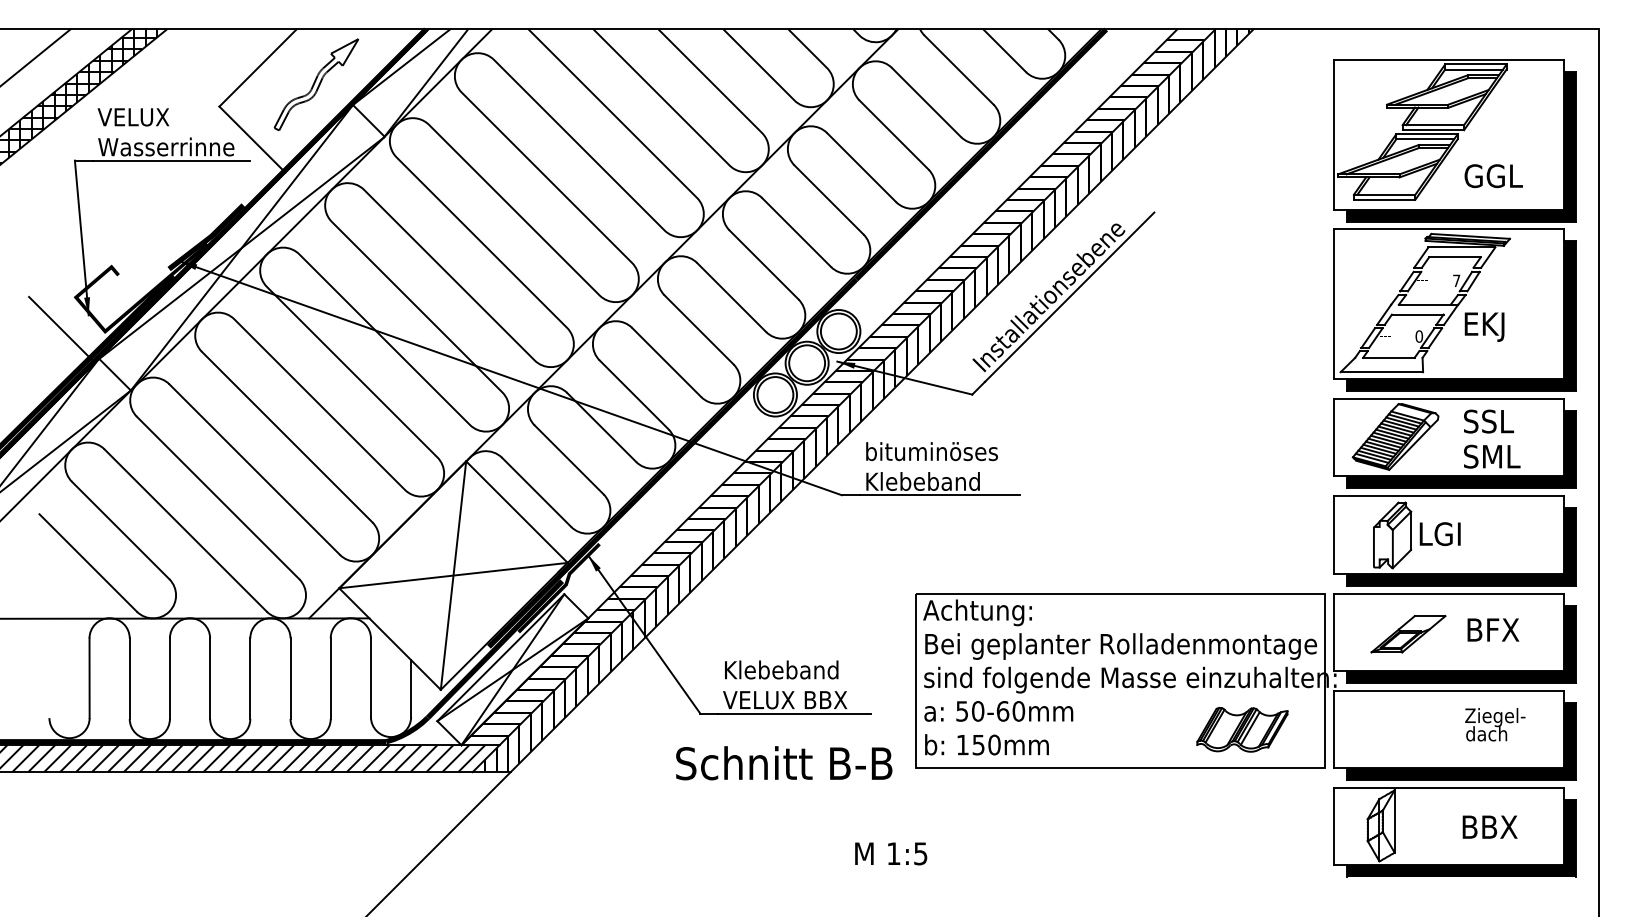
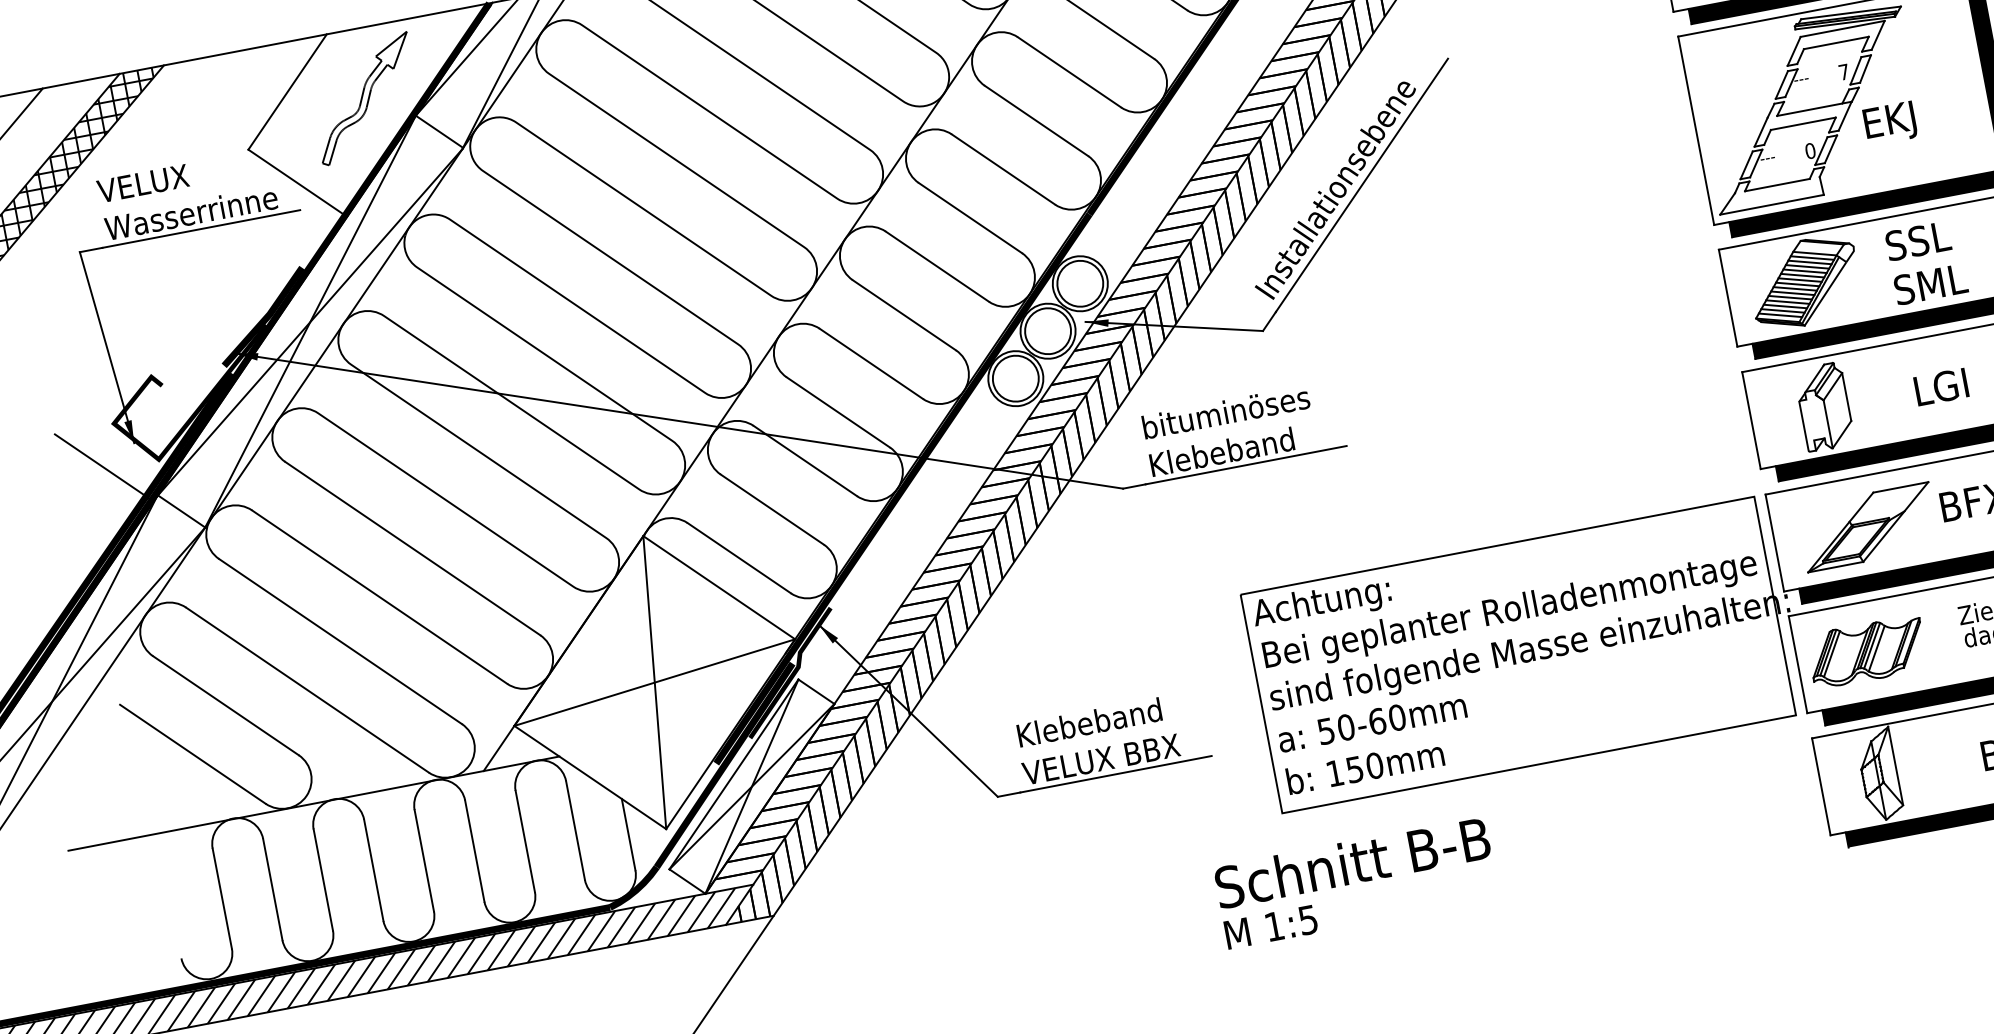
text: (1439, 534) -> (1940, 387), moved
part: (1408, 634) -> (1868, 527), size x1.43
part: (1242, 729) -> (1867, 651), moved
text: (784, 763) -> (1353, 863), moved

